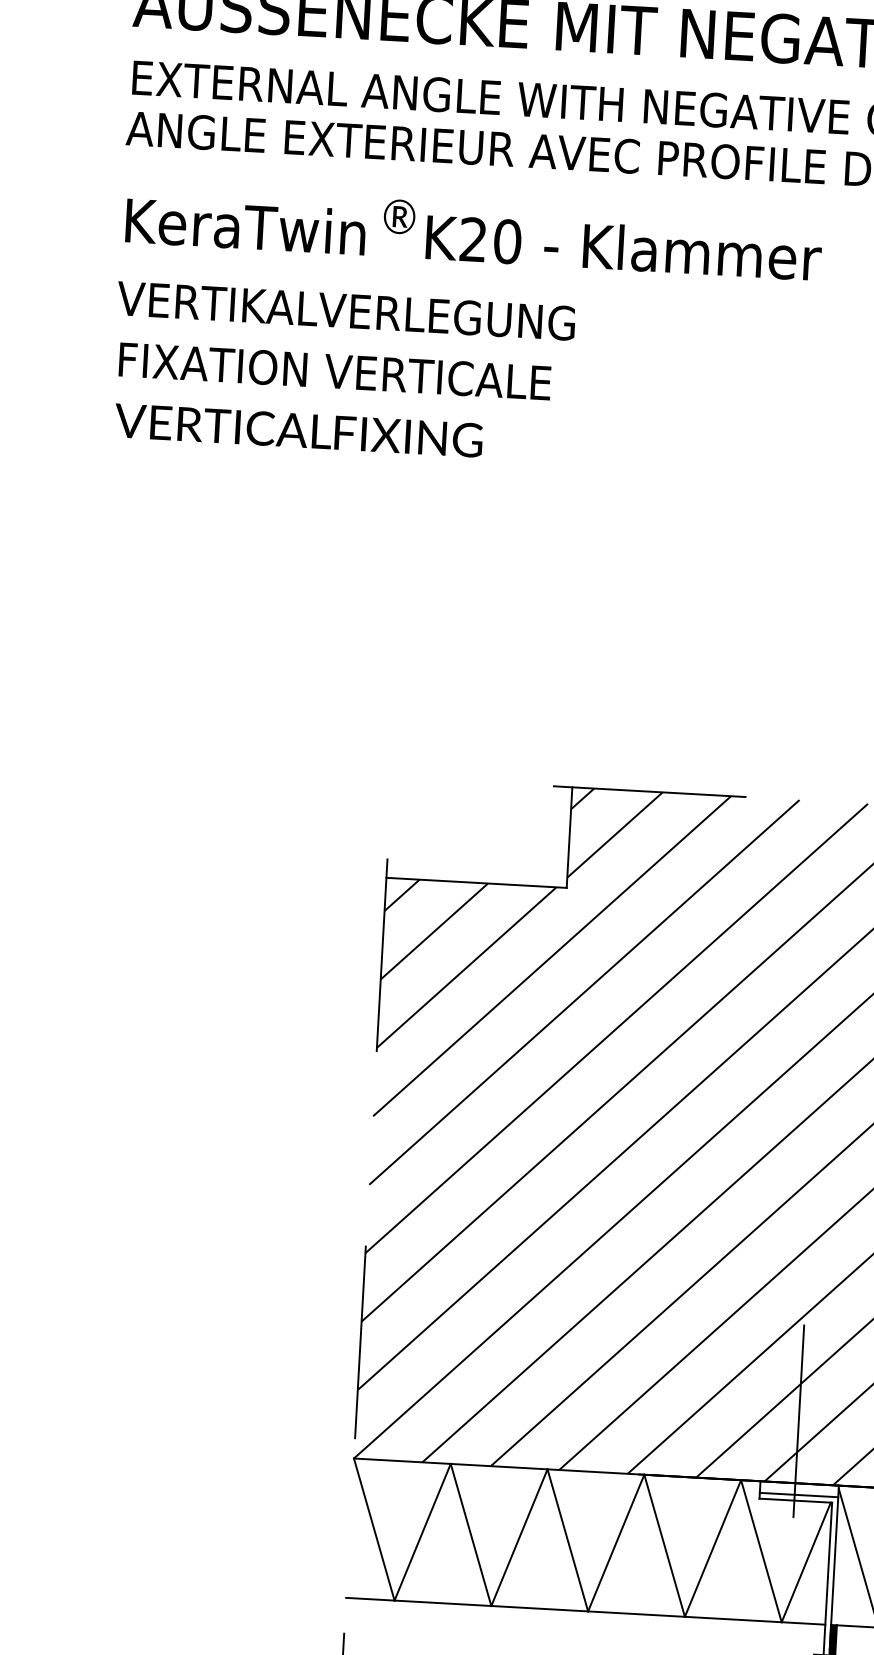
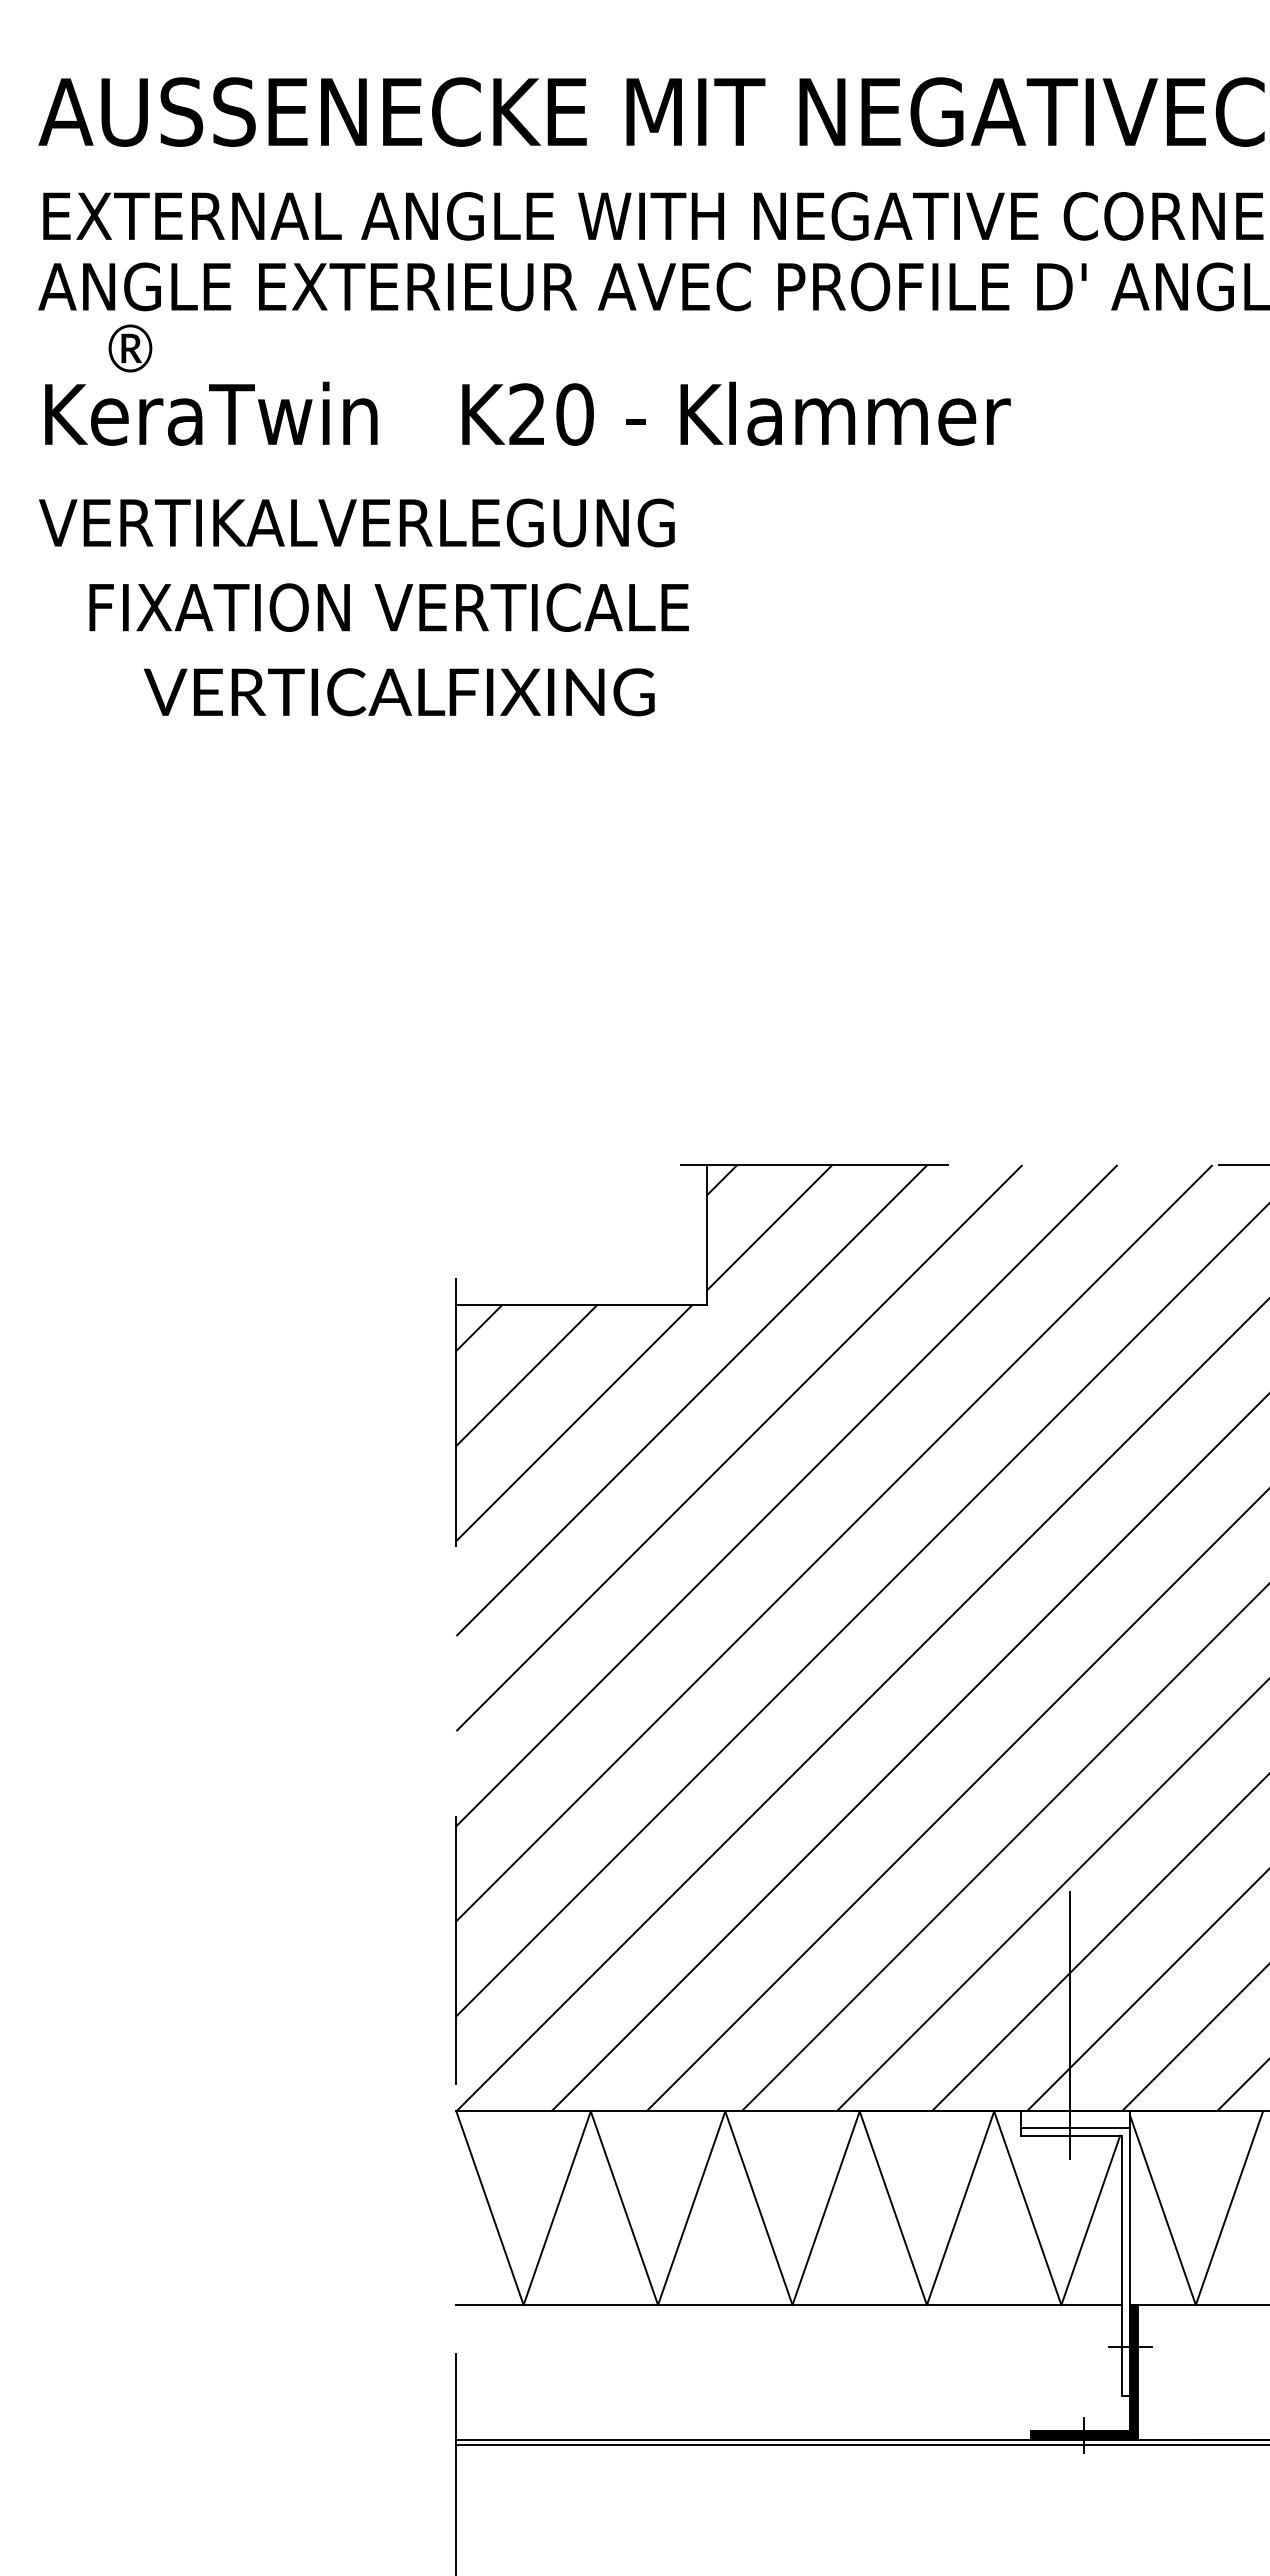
text: (399, 216) -> (130, 348), moved
text: (334, 371) -> (388, 607), moved
text: (298, 430) -> (399, 692), moved

